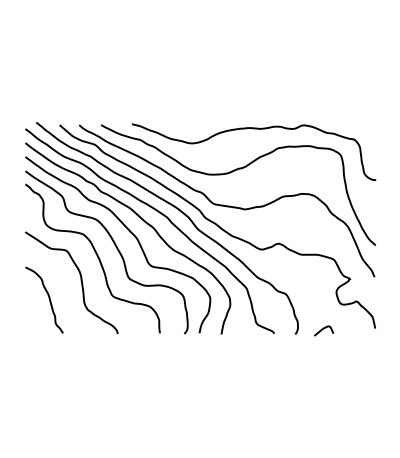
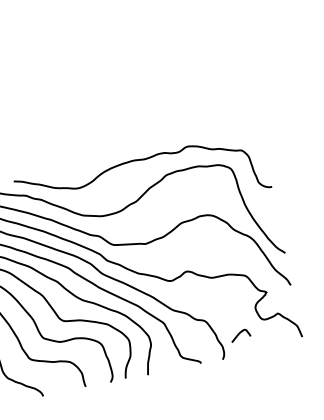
curve: (324, 329) -> (240, 333), moved

